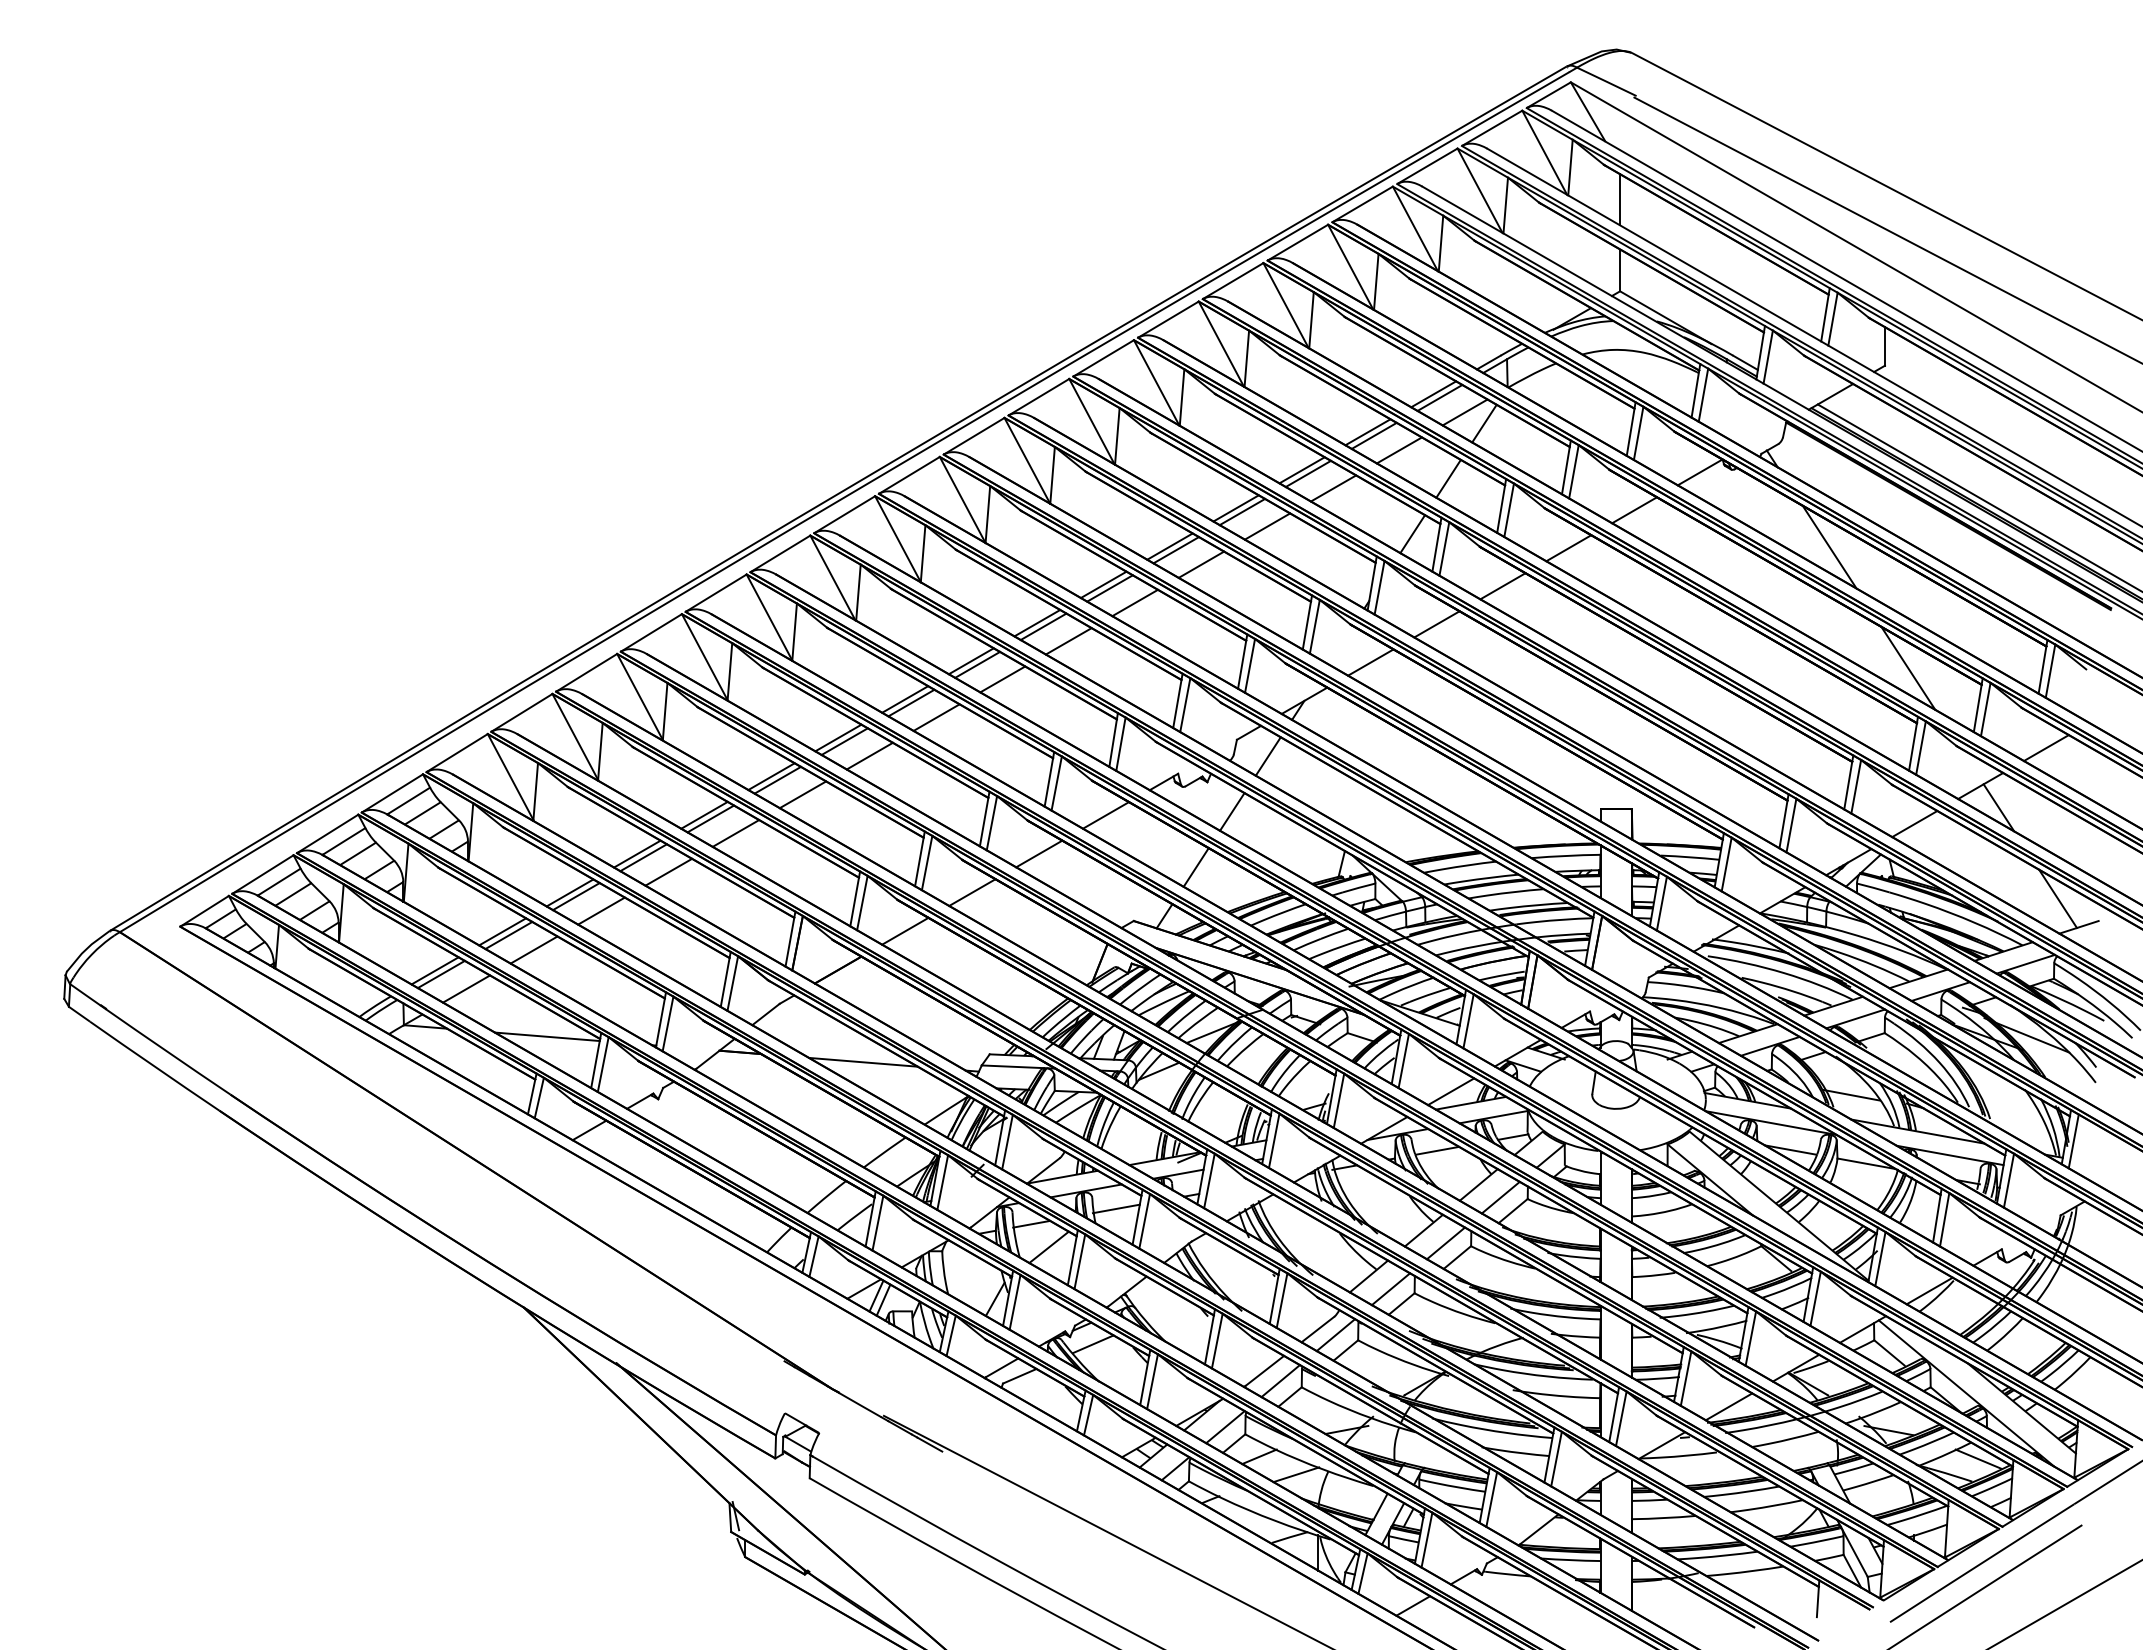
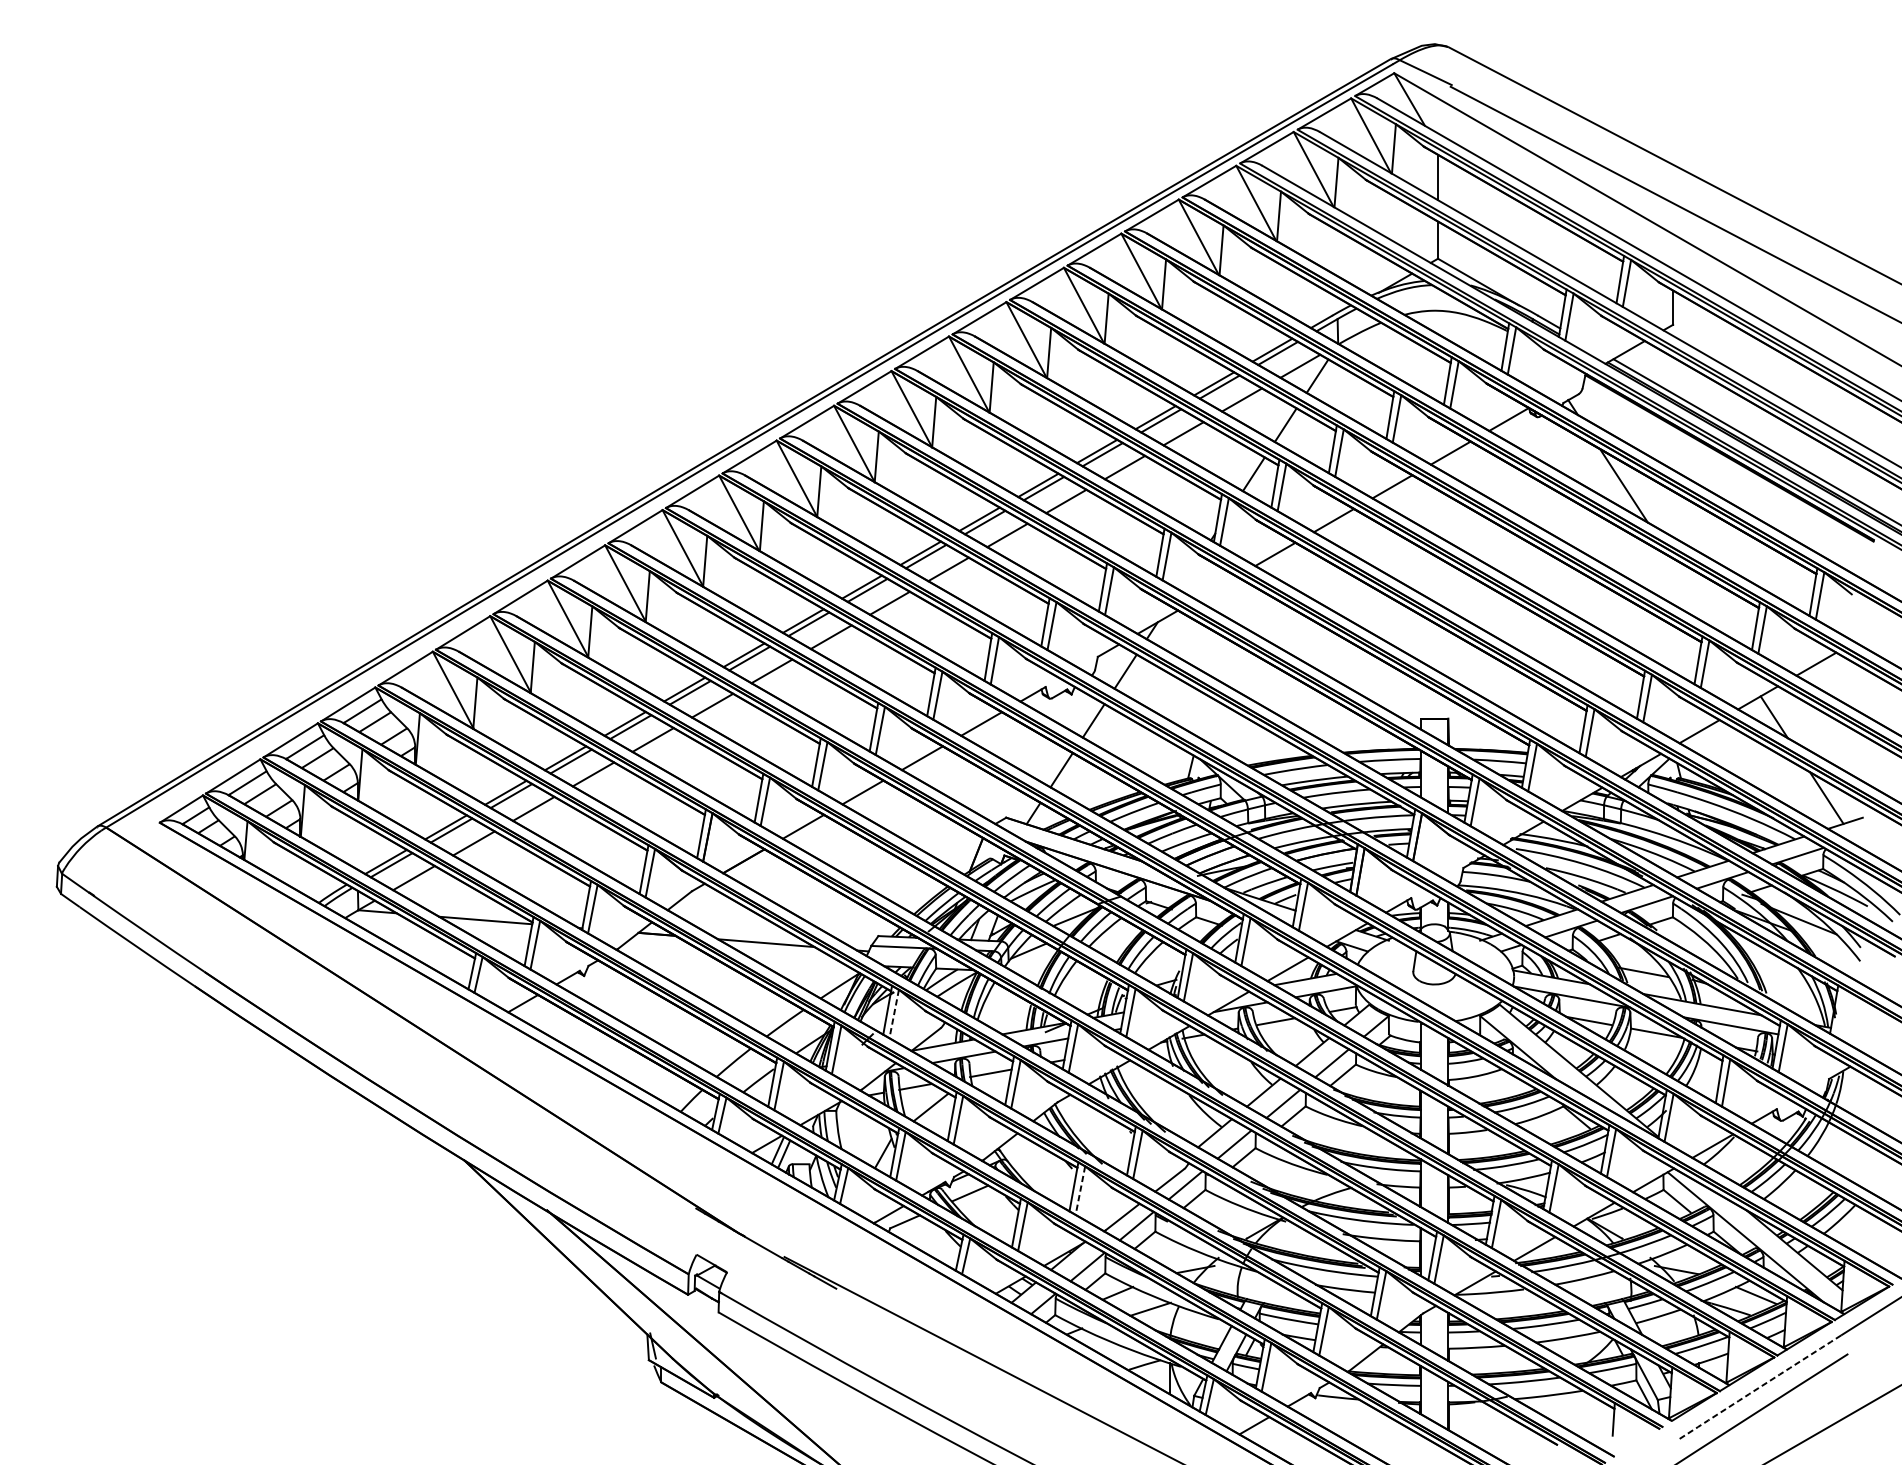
line: (1370, 662) -> (1216, 588), removed
line: (1908, 667) -> (1694, 592), removed
line: (2073, 1141) -> (1840, 1013), removed
line: (1007, 1142) -> (894, 1014), solid -> dashed
line: (1217, 1341) -> (1080, 1190), solid -> dashed
arc: (1982, 1563) -> (1759, 1388), solid -> dashed

